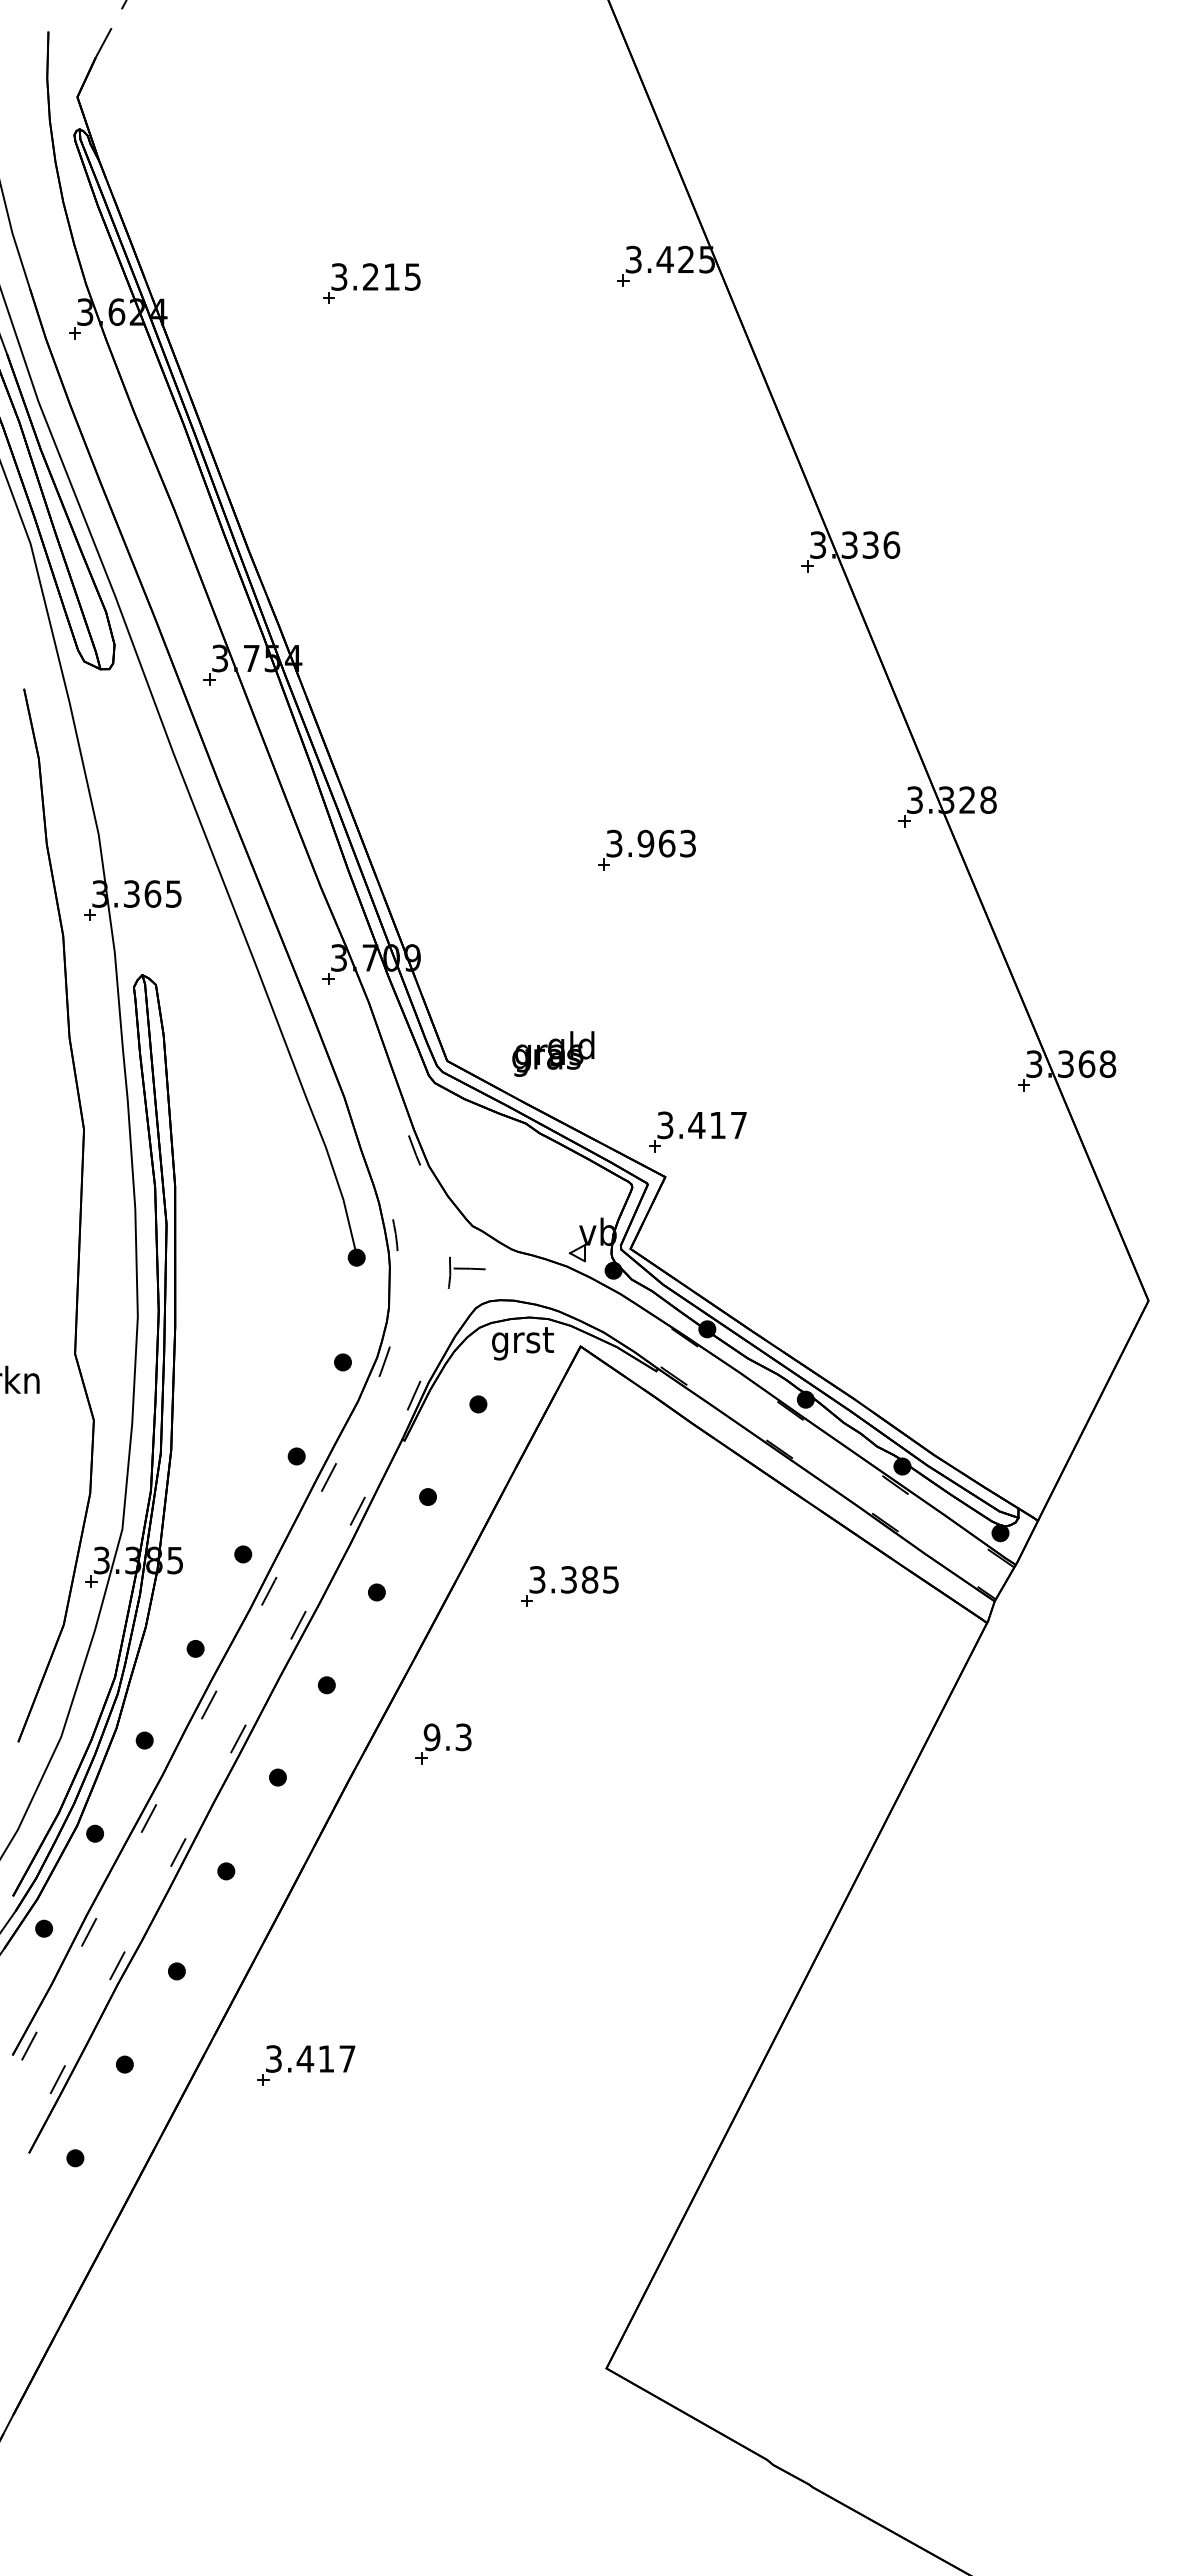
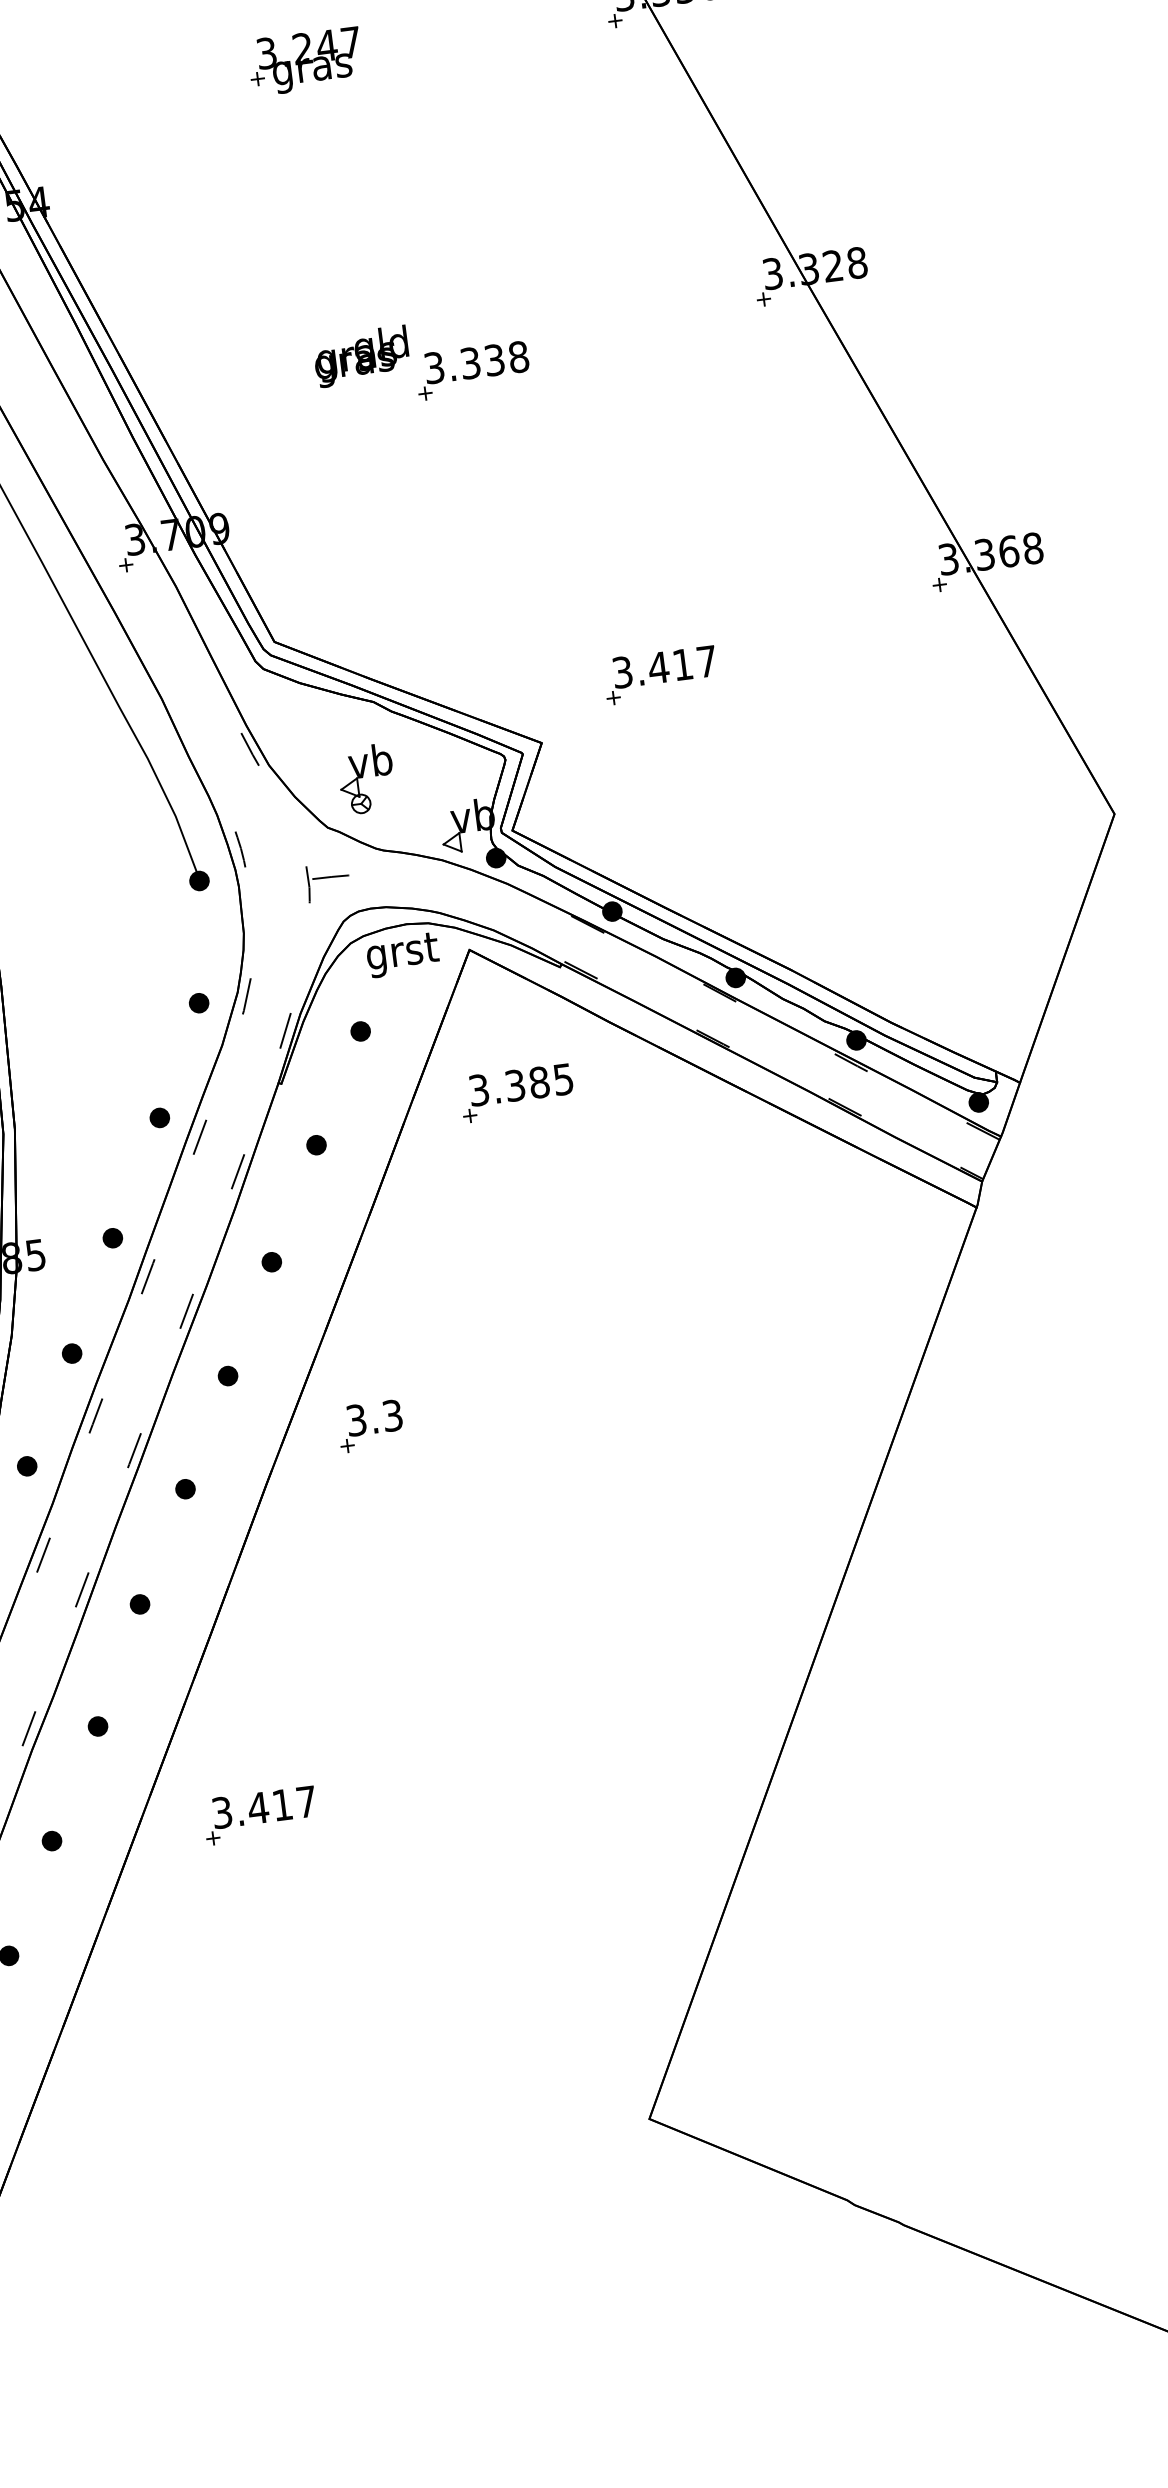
part: (537, 566) -> (305, 61), added
text: (666, 843) -> (494, 360), 3.963 -> 3.338
text: (553, 1053) -> (361, 356), moved
part: (697, 1131) -> (660, 674), moved
part: (511, 1188) -> (366, 778), added
part: (569, 1586) -> (516, 1093), moved
text: (431, 1737) -> (355, 1420), 9.3 -> 3.3

